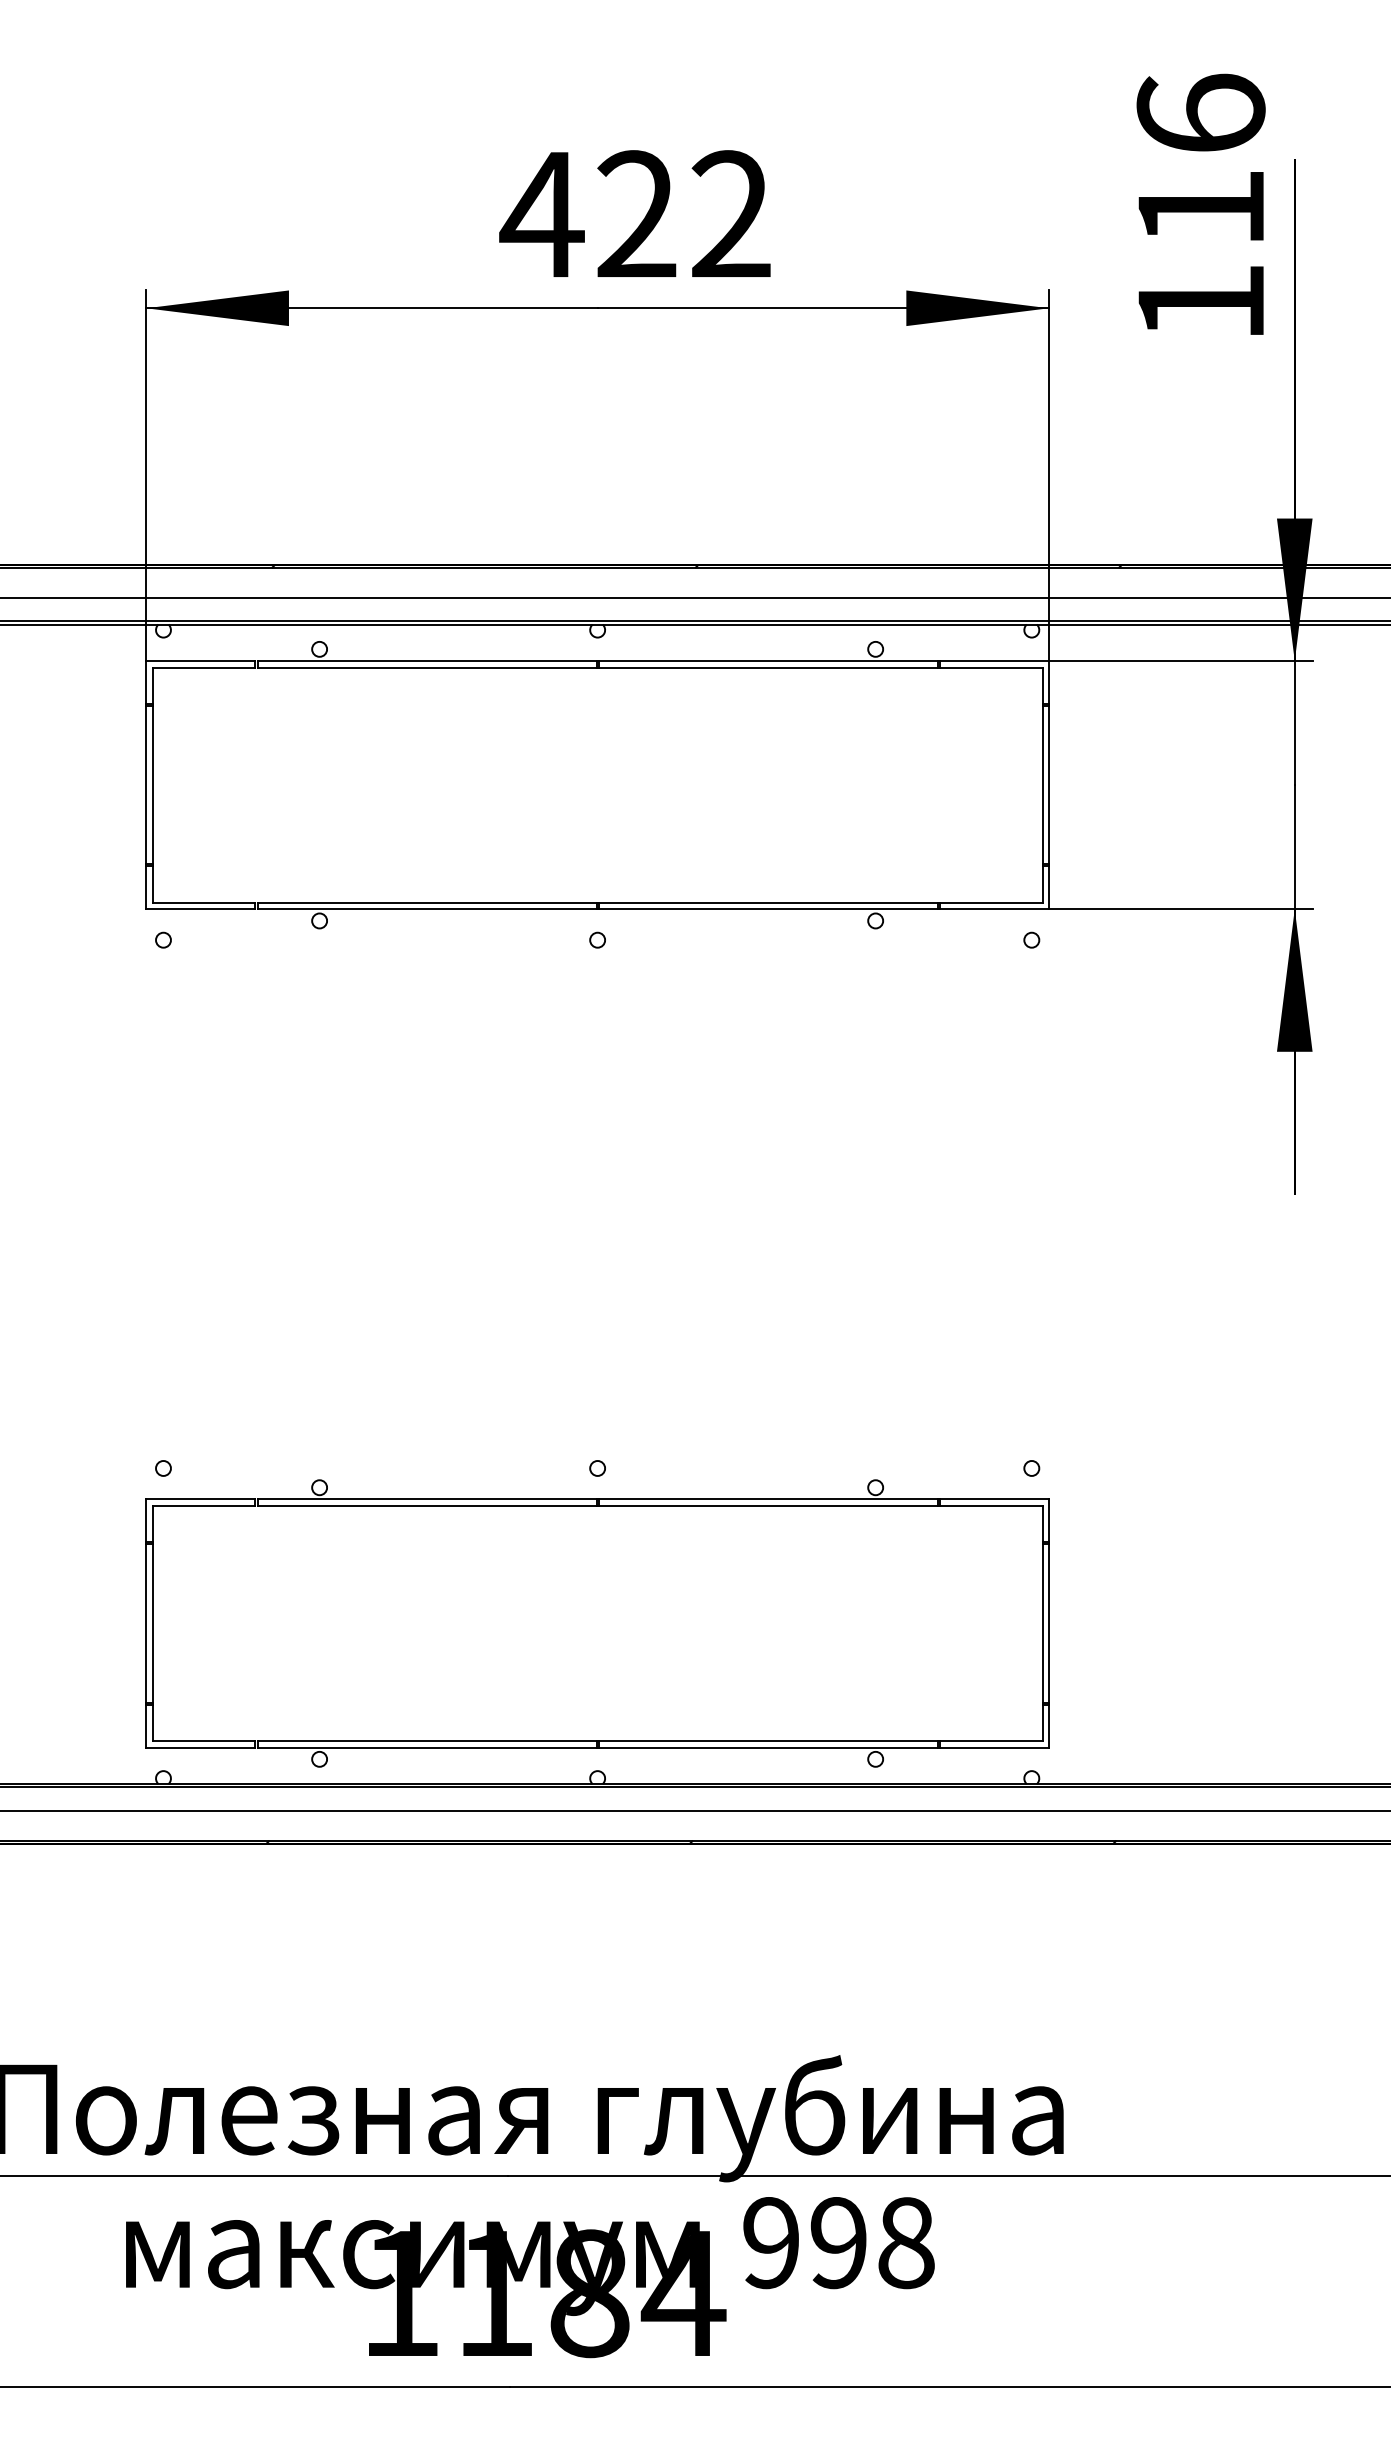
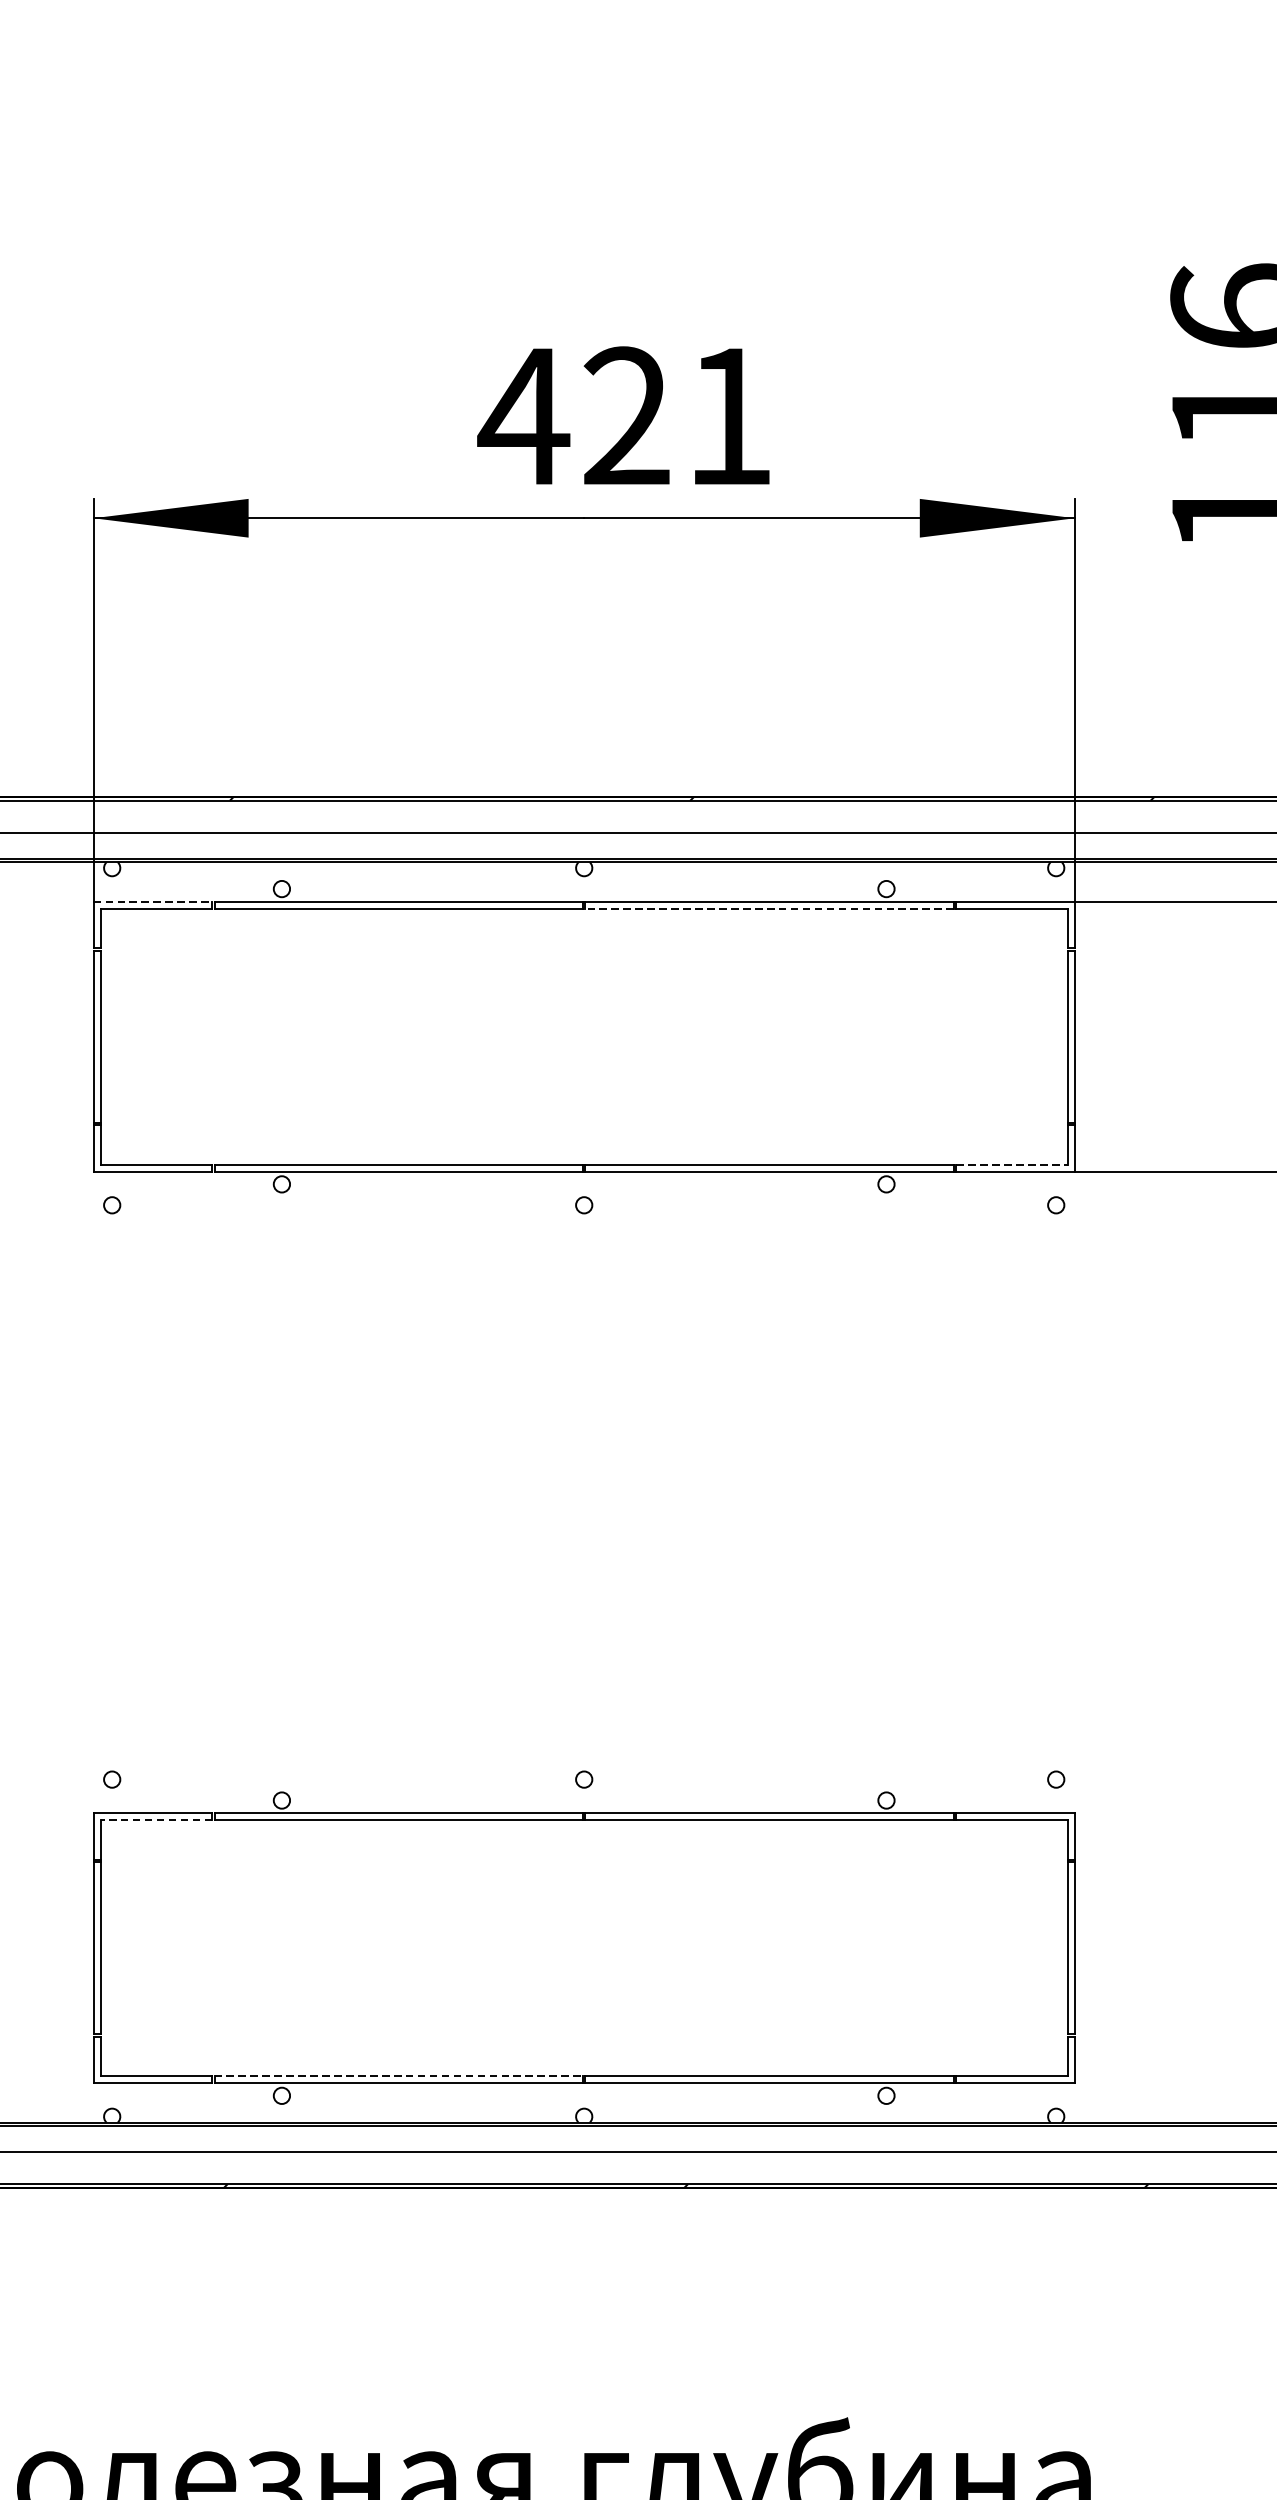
text: (730, 213) -> (728, 415), 422 -> 421
line: (200, 661) -> (152, 902), solid -> dashed
line: (767, 667) -> (768, 908), solid -> dashed
line: (991, 902) -> (1012, 1164), solid -> dashed
line: (203, 1505) -> (155, 1819), solid -> dashed
line: (427, 1741) -> (399, 2076), solid -> dashed

